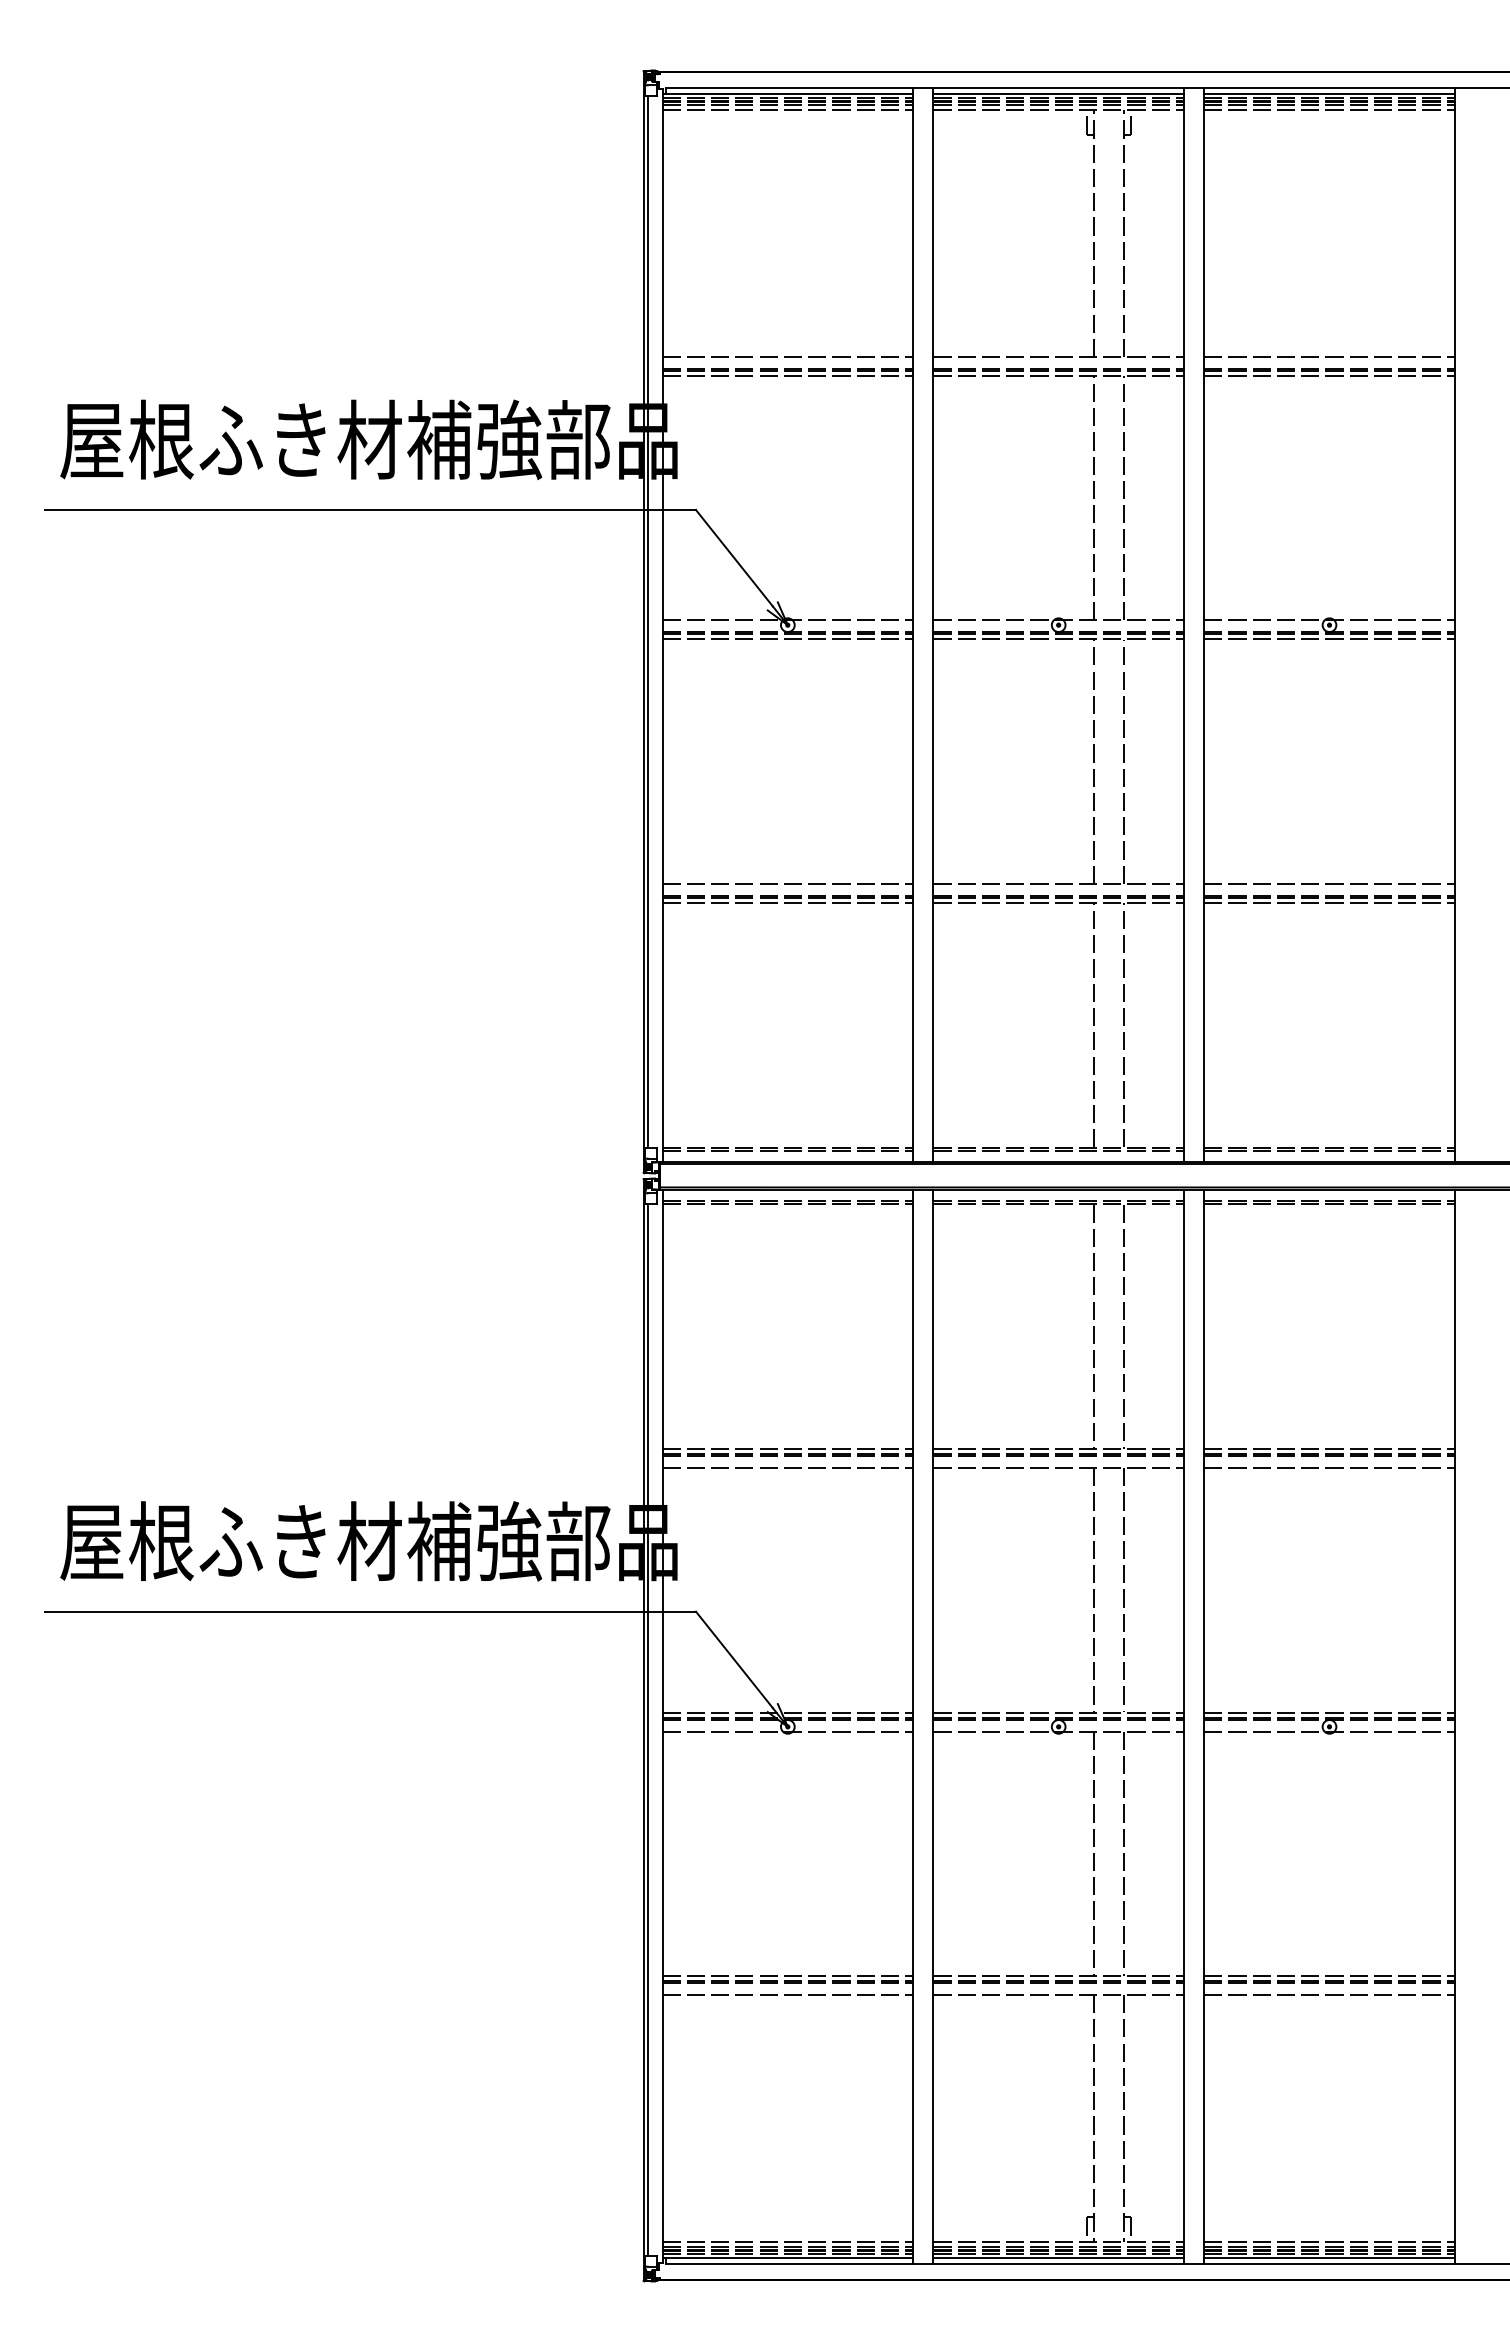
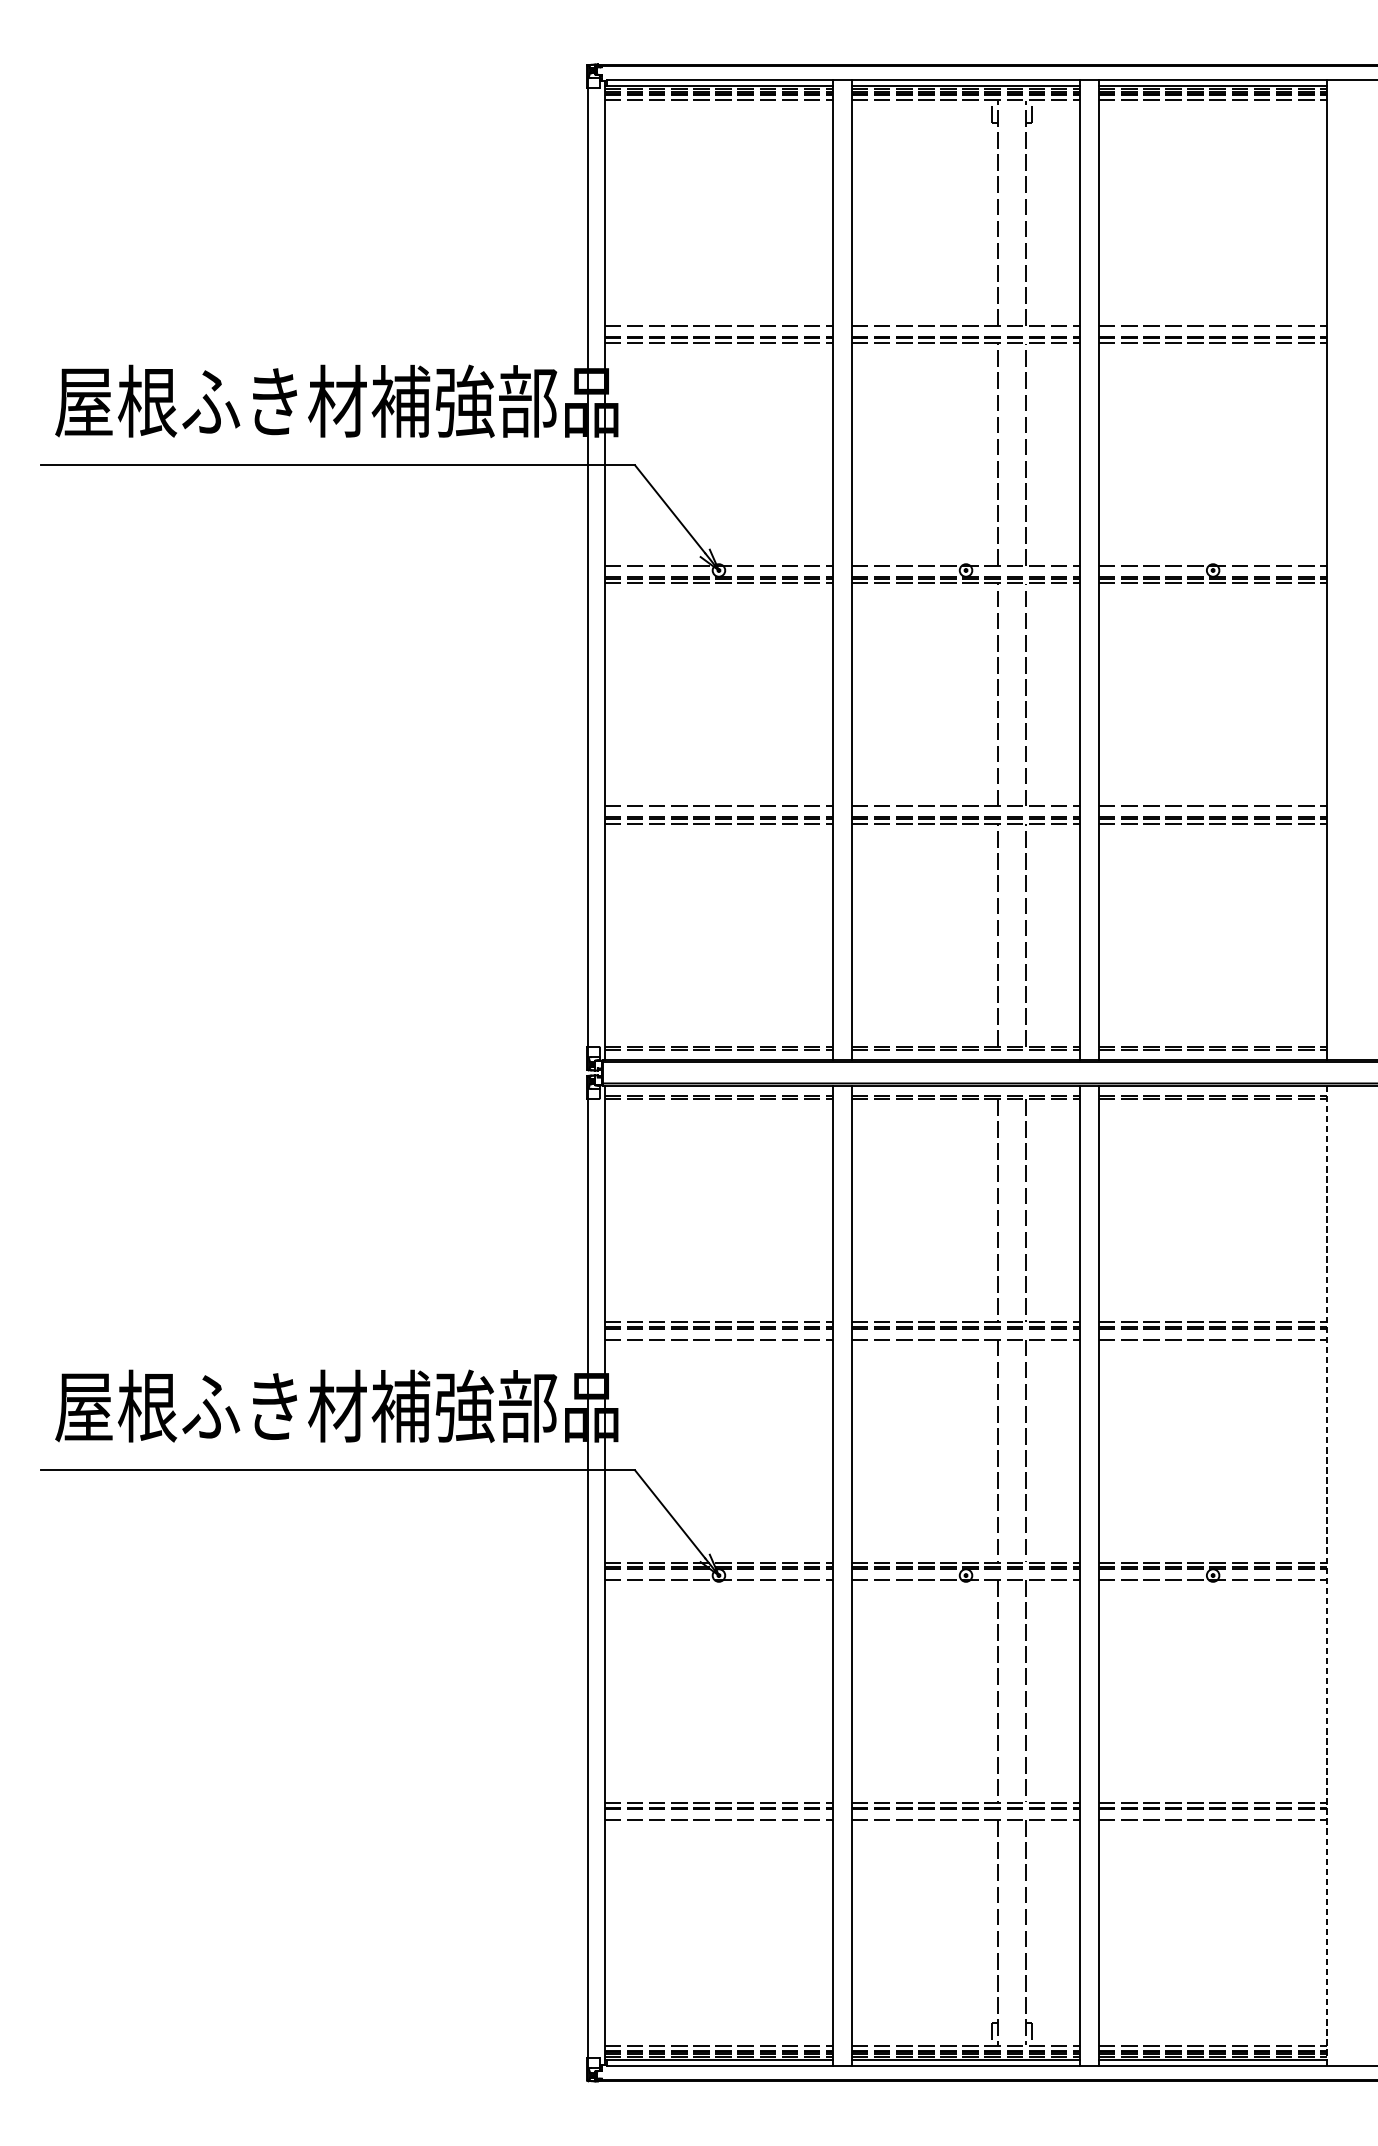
line: (648, 621) -> (591, 567), removed
line: (1454, 1727) -> (1327, 1576), solid -> dashed
line: (648, 1729) -> (591, 1577), removed

